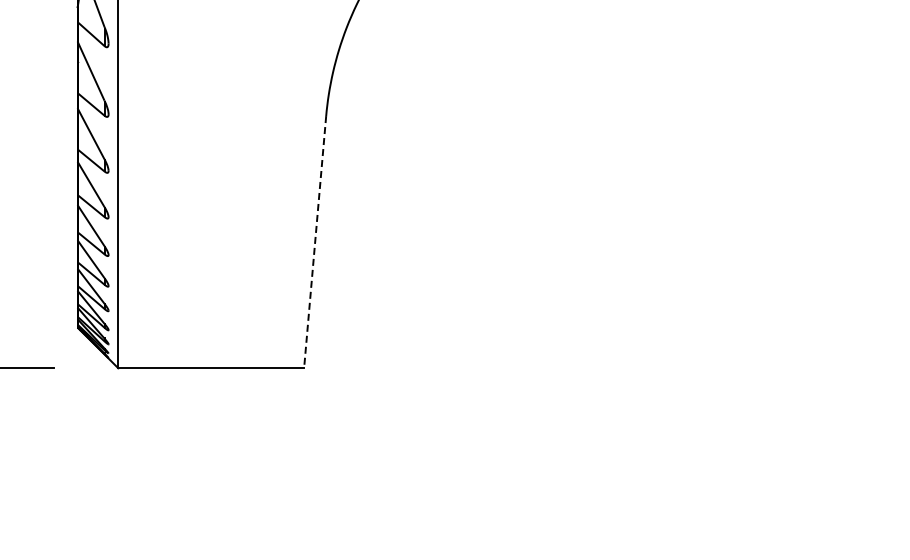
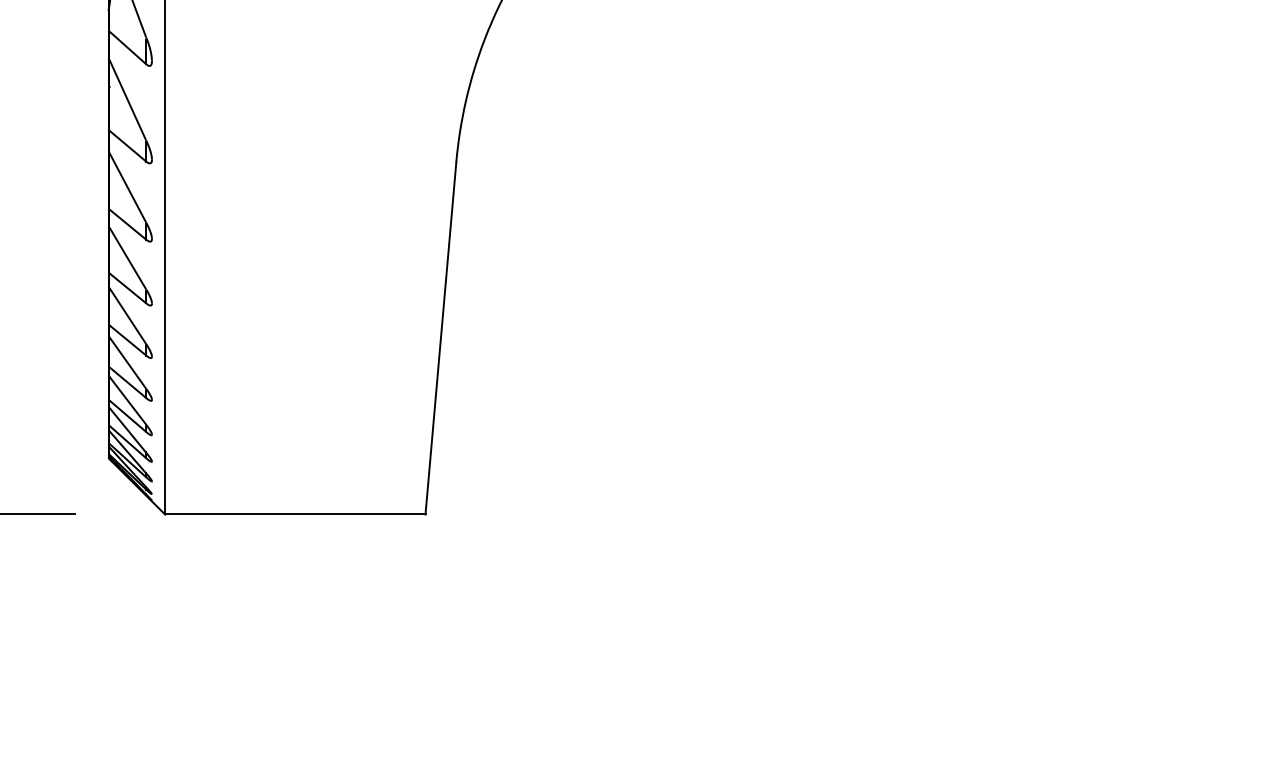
line: (315, 242) -> (441, 339), dashed -> solid

